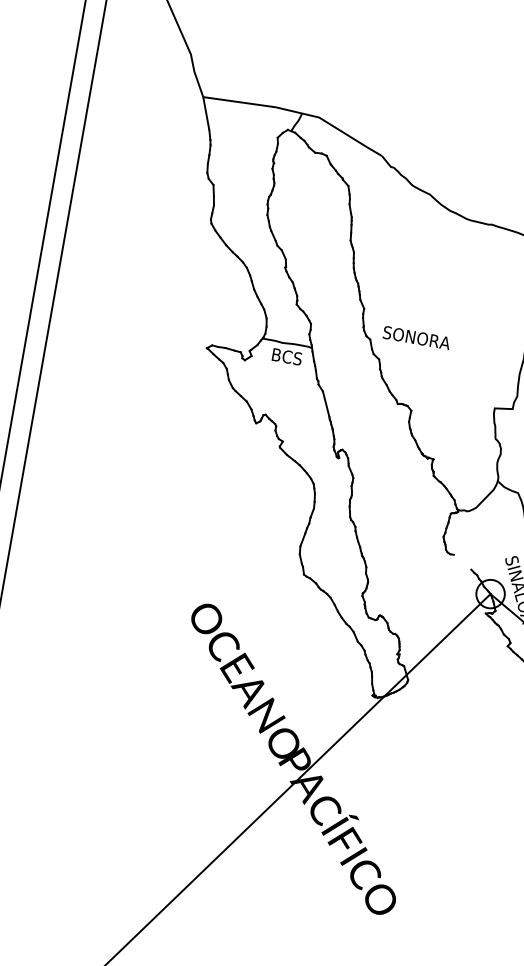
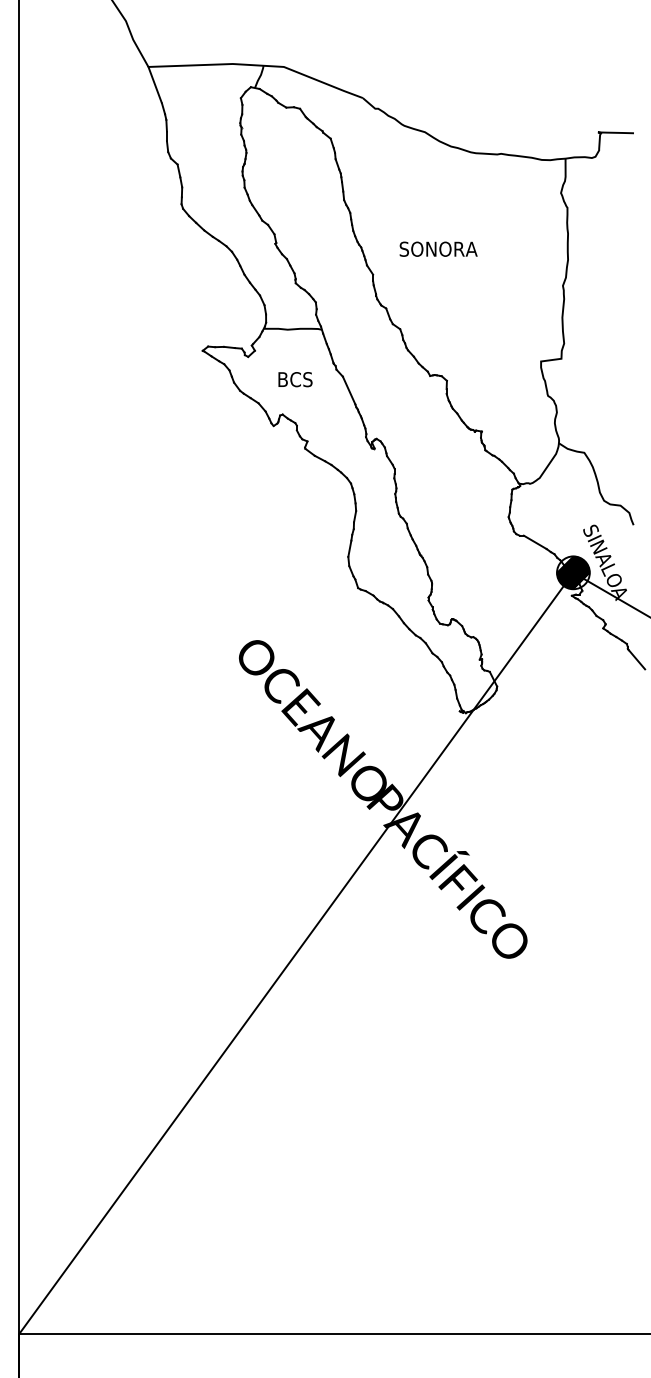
text: (416, 337) -> (438, 248), moved
text: (287, 356) -> (295, 379), moved
line: (461, 562) -> (534, 542), added
hatch: (490, 593) -> (573, 572), added

